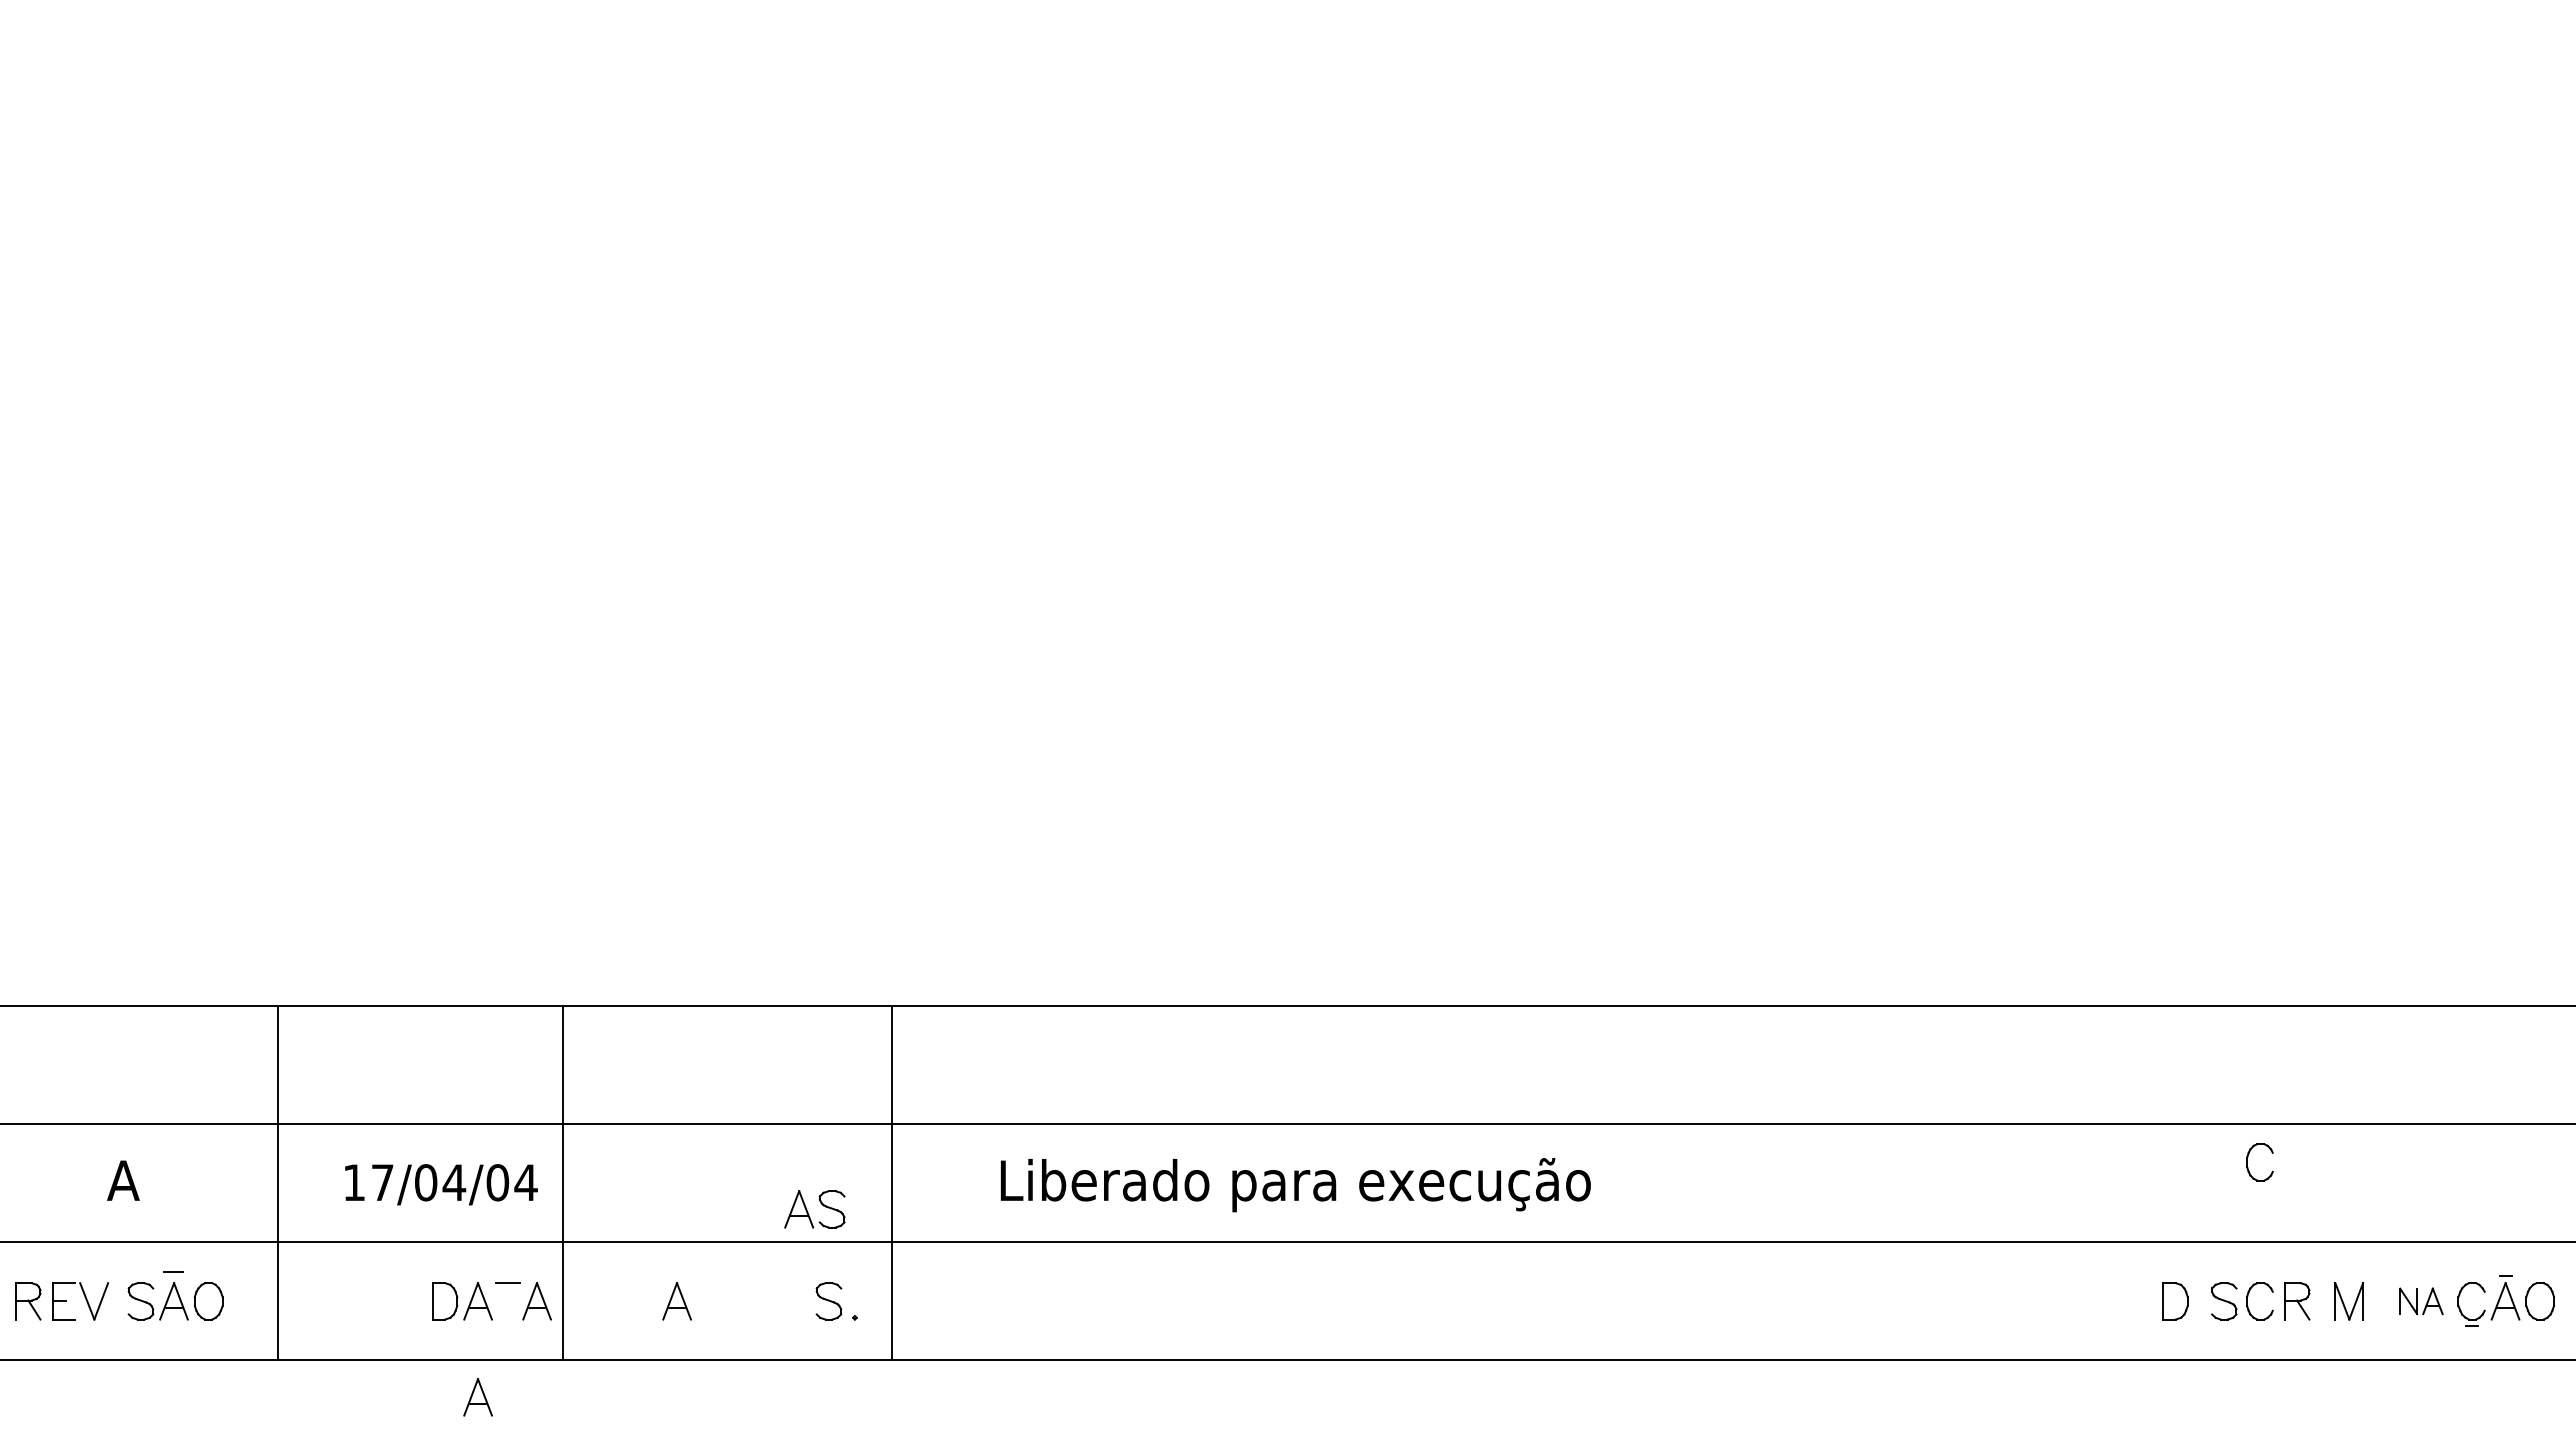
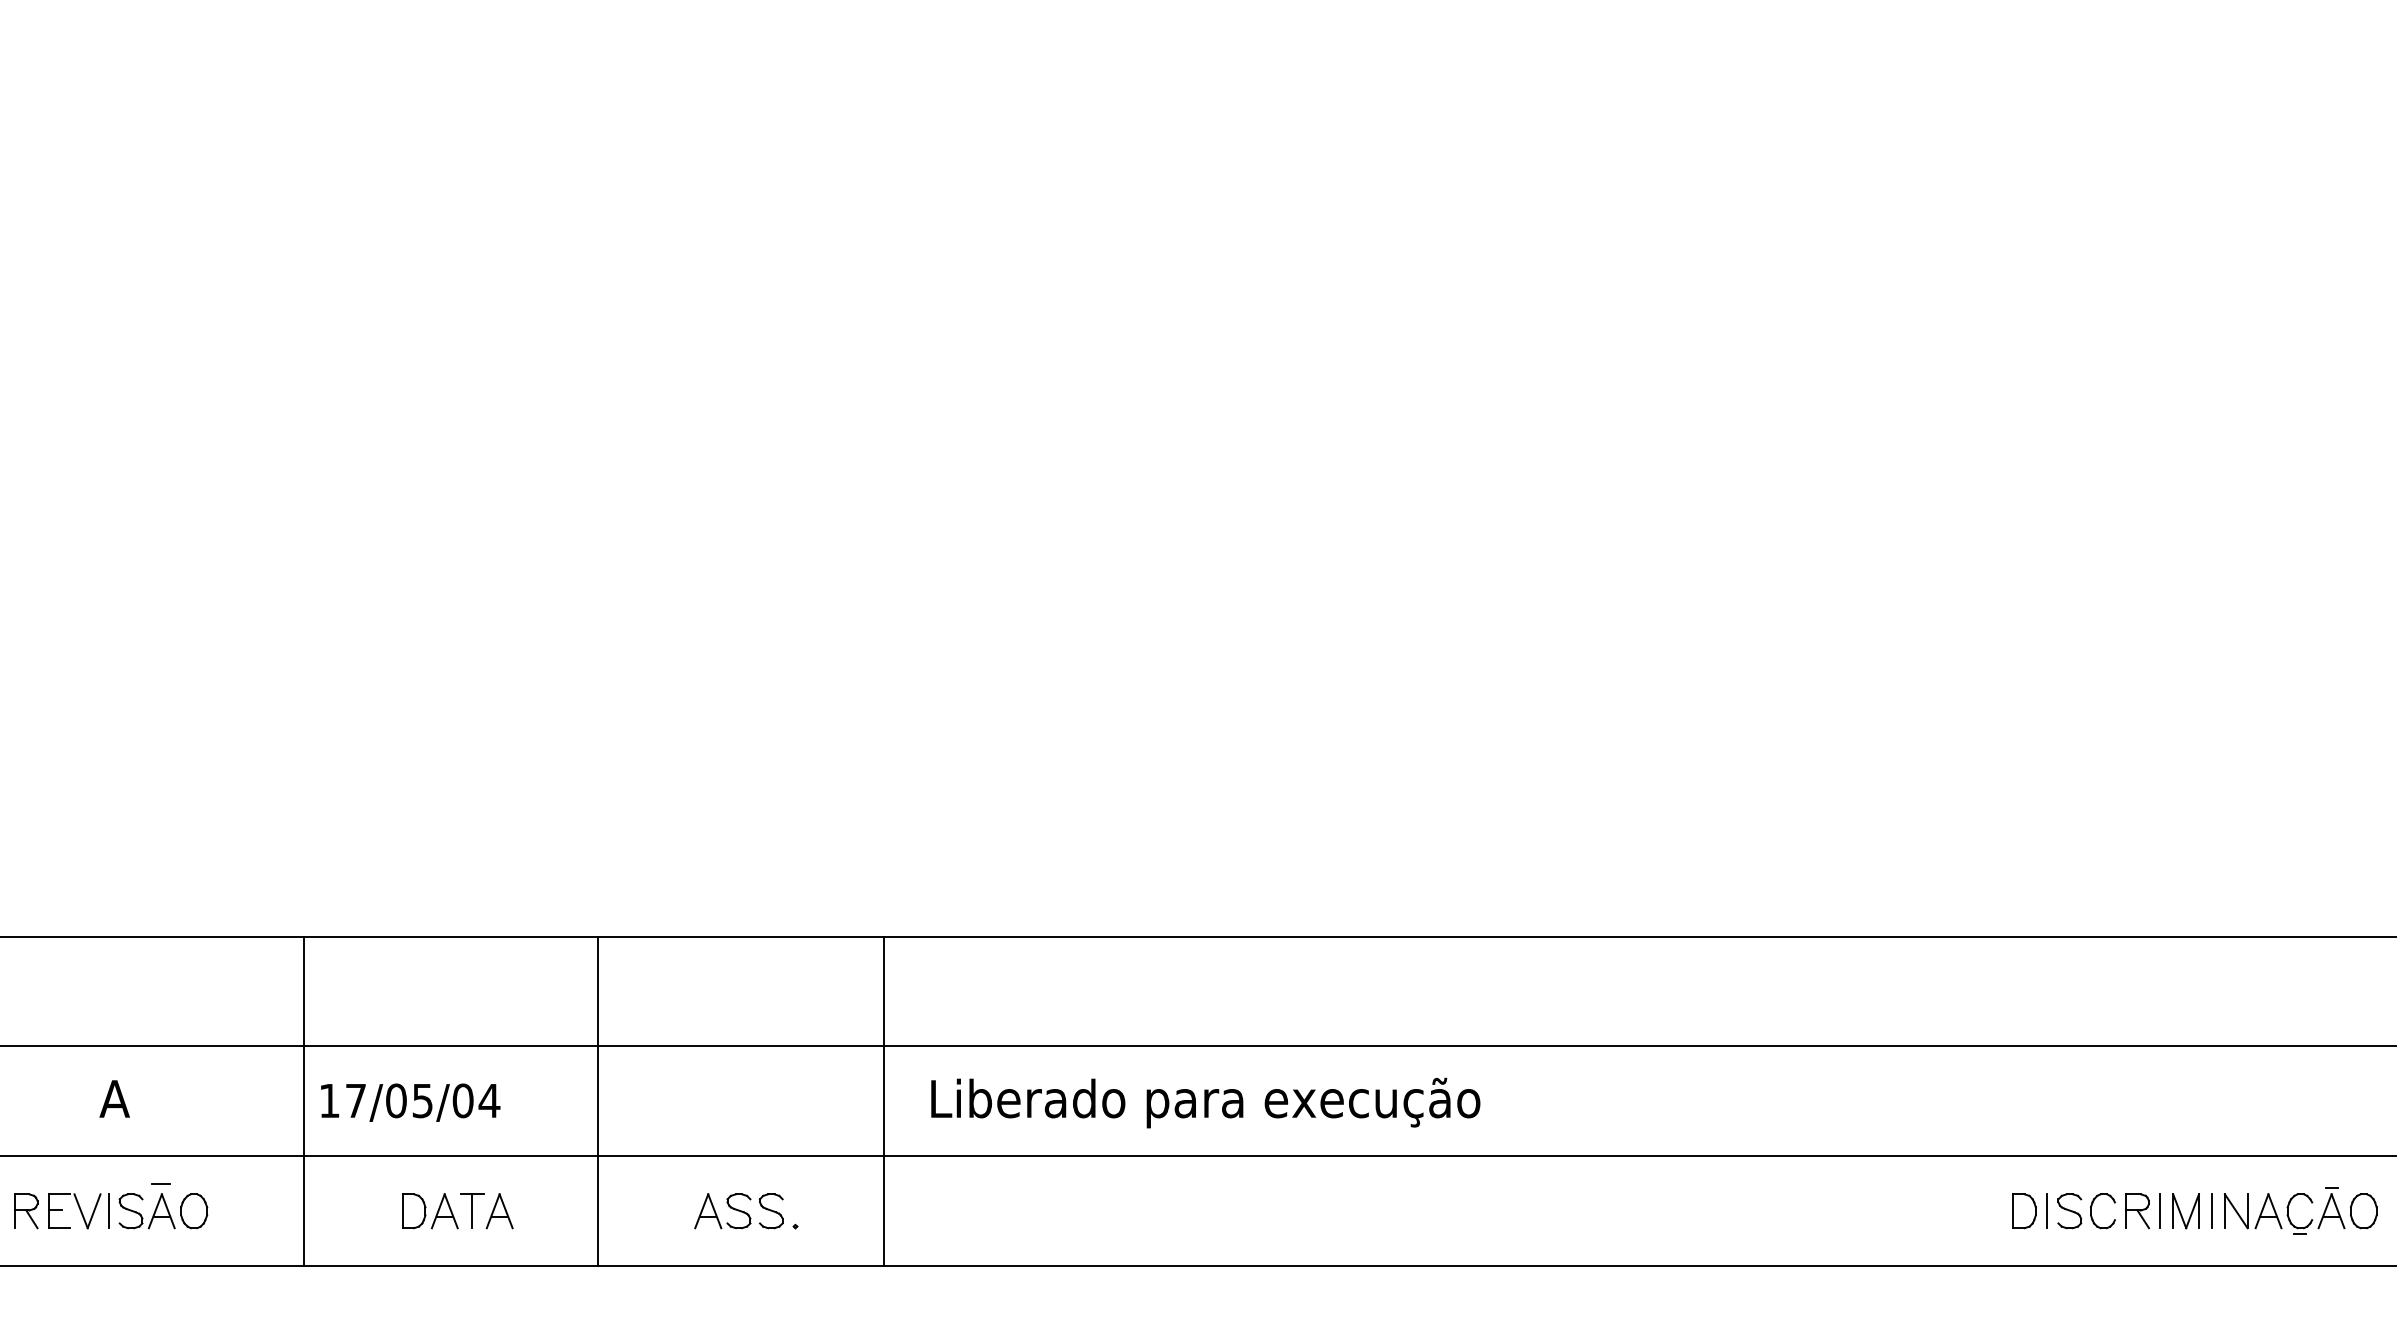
part: (2247, 1162) -> (2091, 1082), removed
text: (454, 1182) -> (422, 1100), 17/04/04 -> 17/05/04
line: (278, 1183) -> (304, 1101), moved
line: (563, 1183) -> (598, 1101), moved
line: (891, 1183) -> (883, 1101), moved
part: (808, 1212) -> (716, 1214), moved
line: (116, 1301) -> (108, 1211), added
line: (507, 1301) -> (472, 1211), added
part: (676, 1301) -> (629, 1211), removed
line: (2200, 1301) -> (2047, 1211), added
line: (2321, 1301) -> (2160, 1211), added
line: (2377, 1301) -> (2212, 1211), added
part: (2421, 1301) -> (2253, 1211), size x1.43
part: (477, 1397) -> (444, 1300), removed

